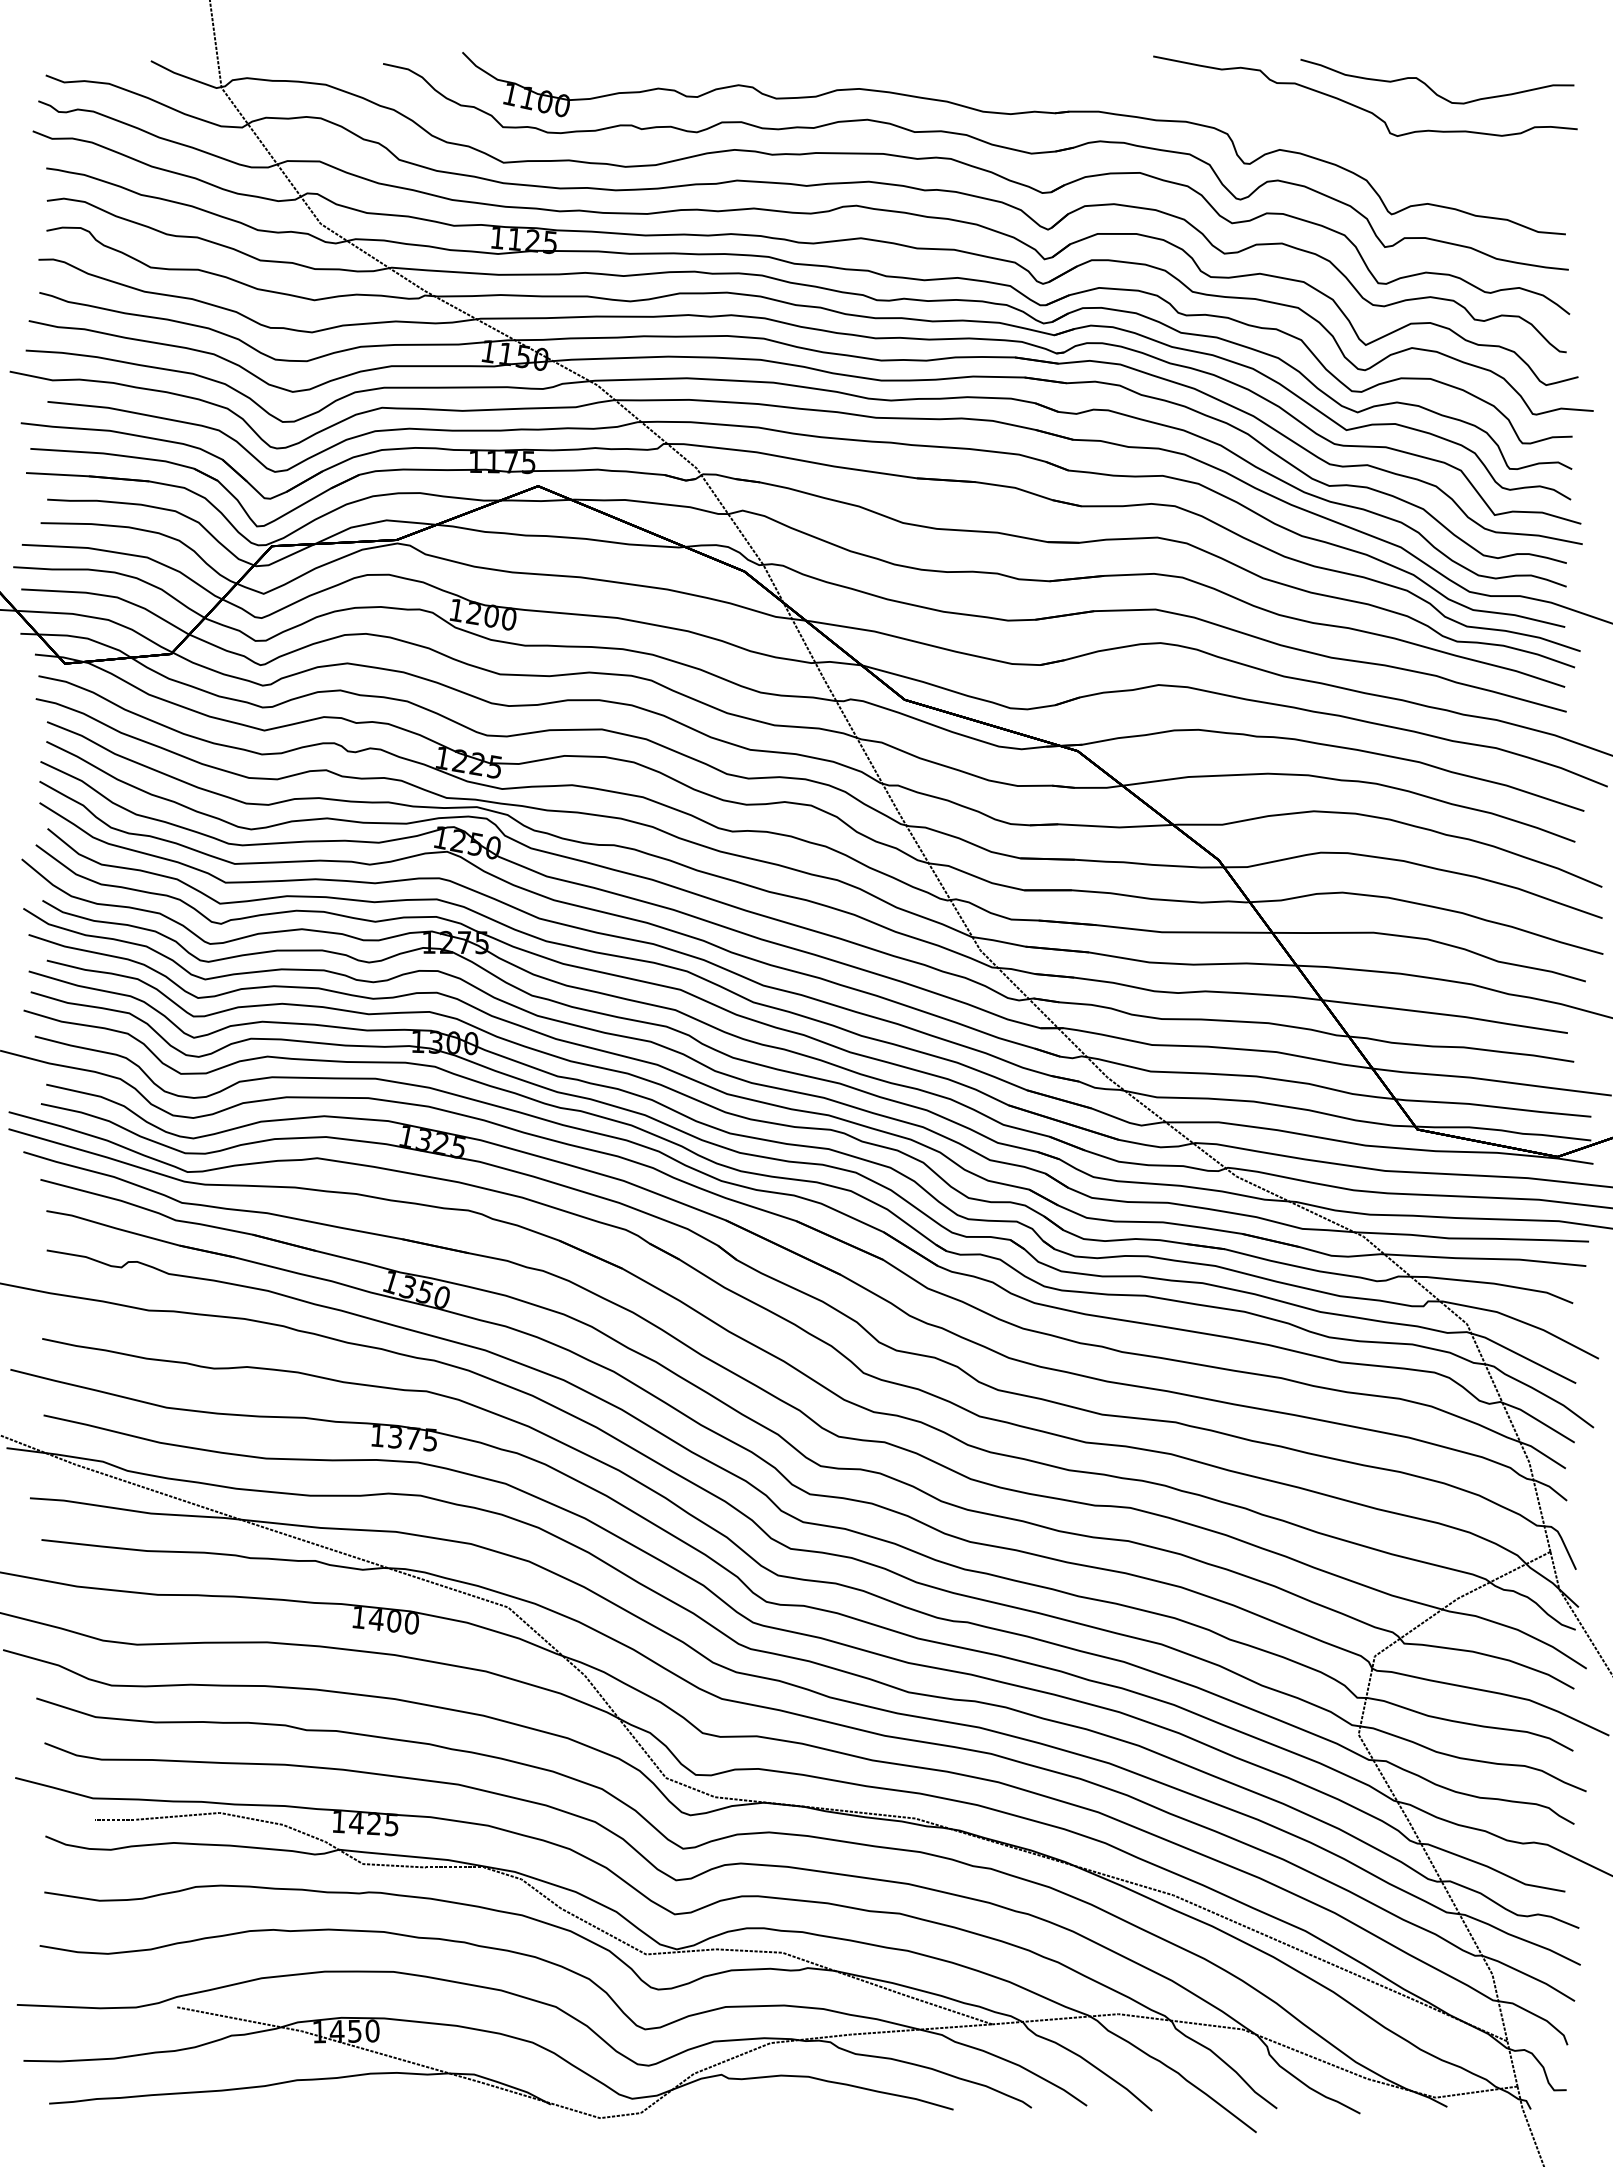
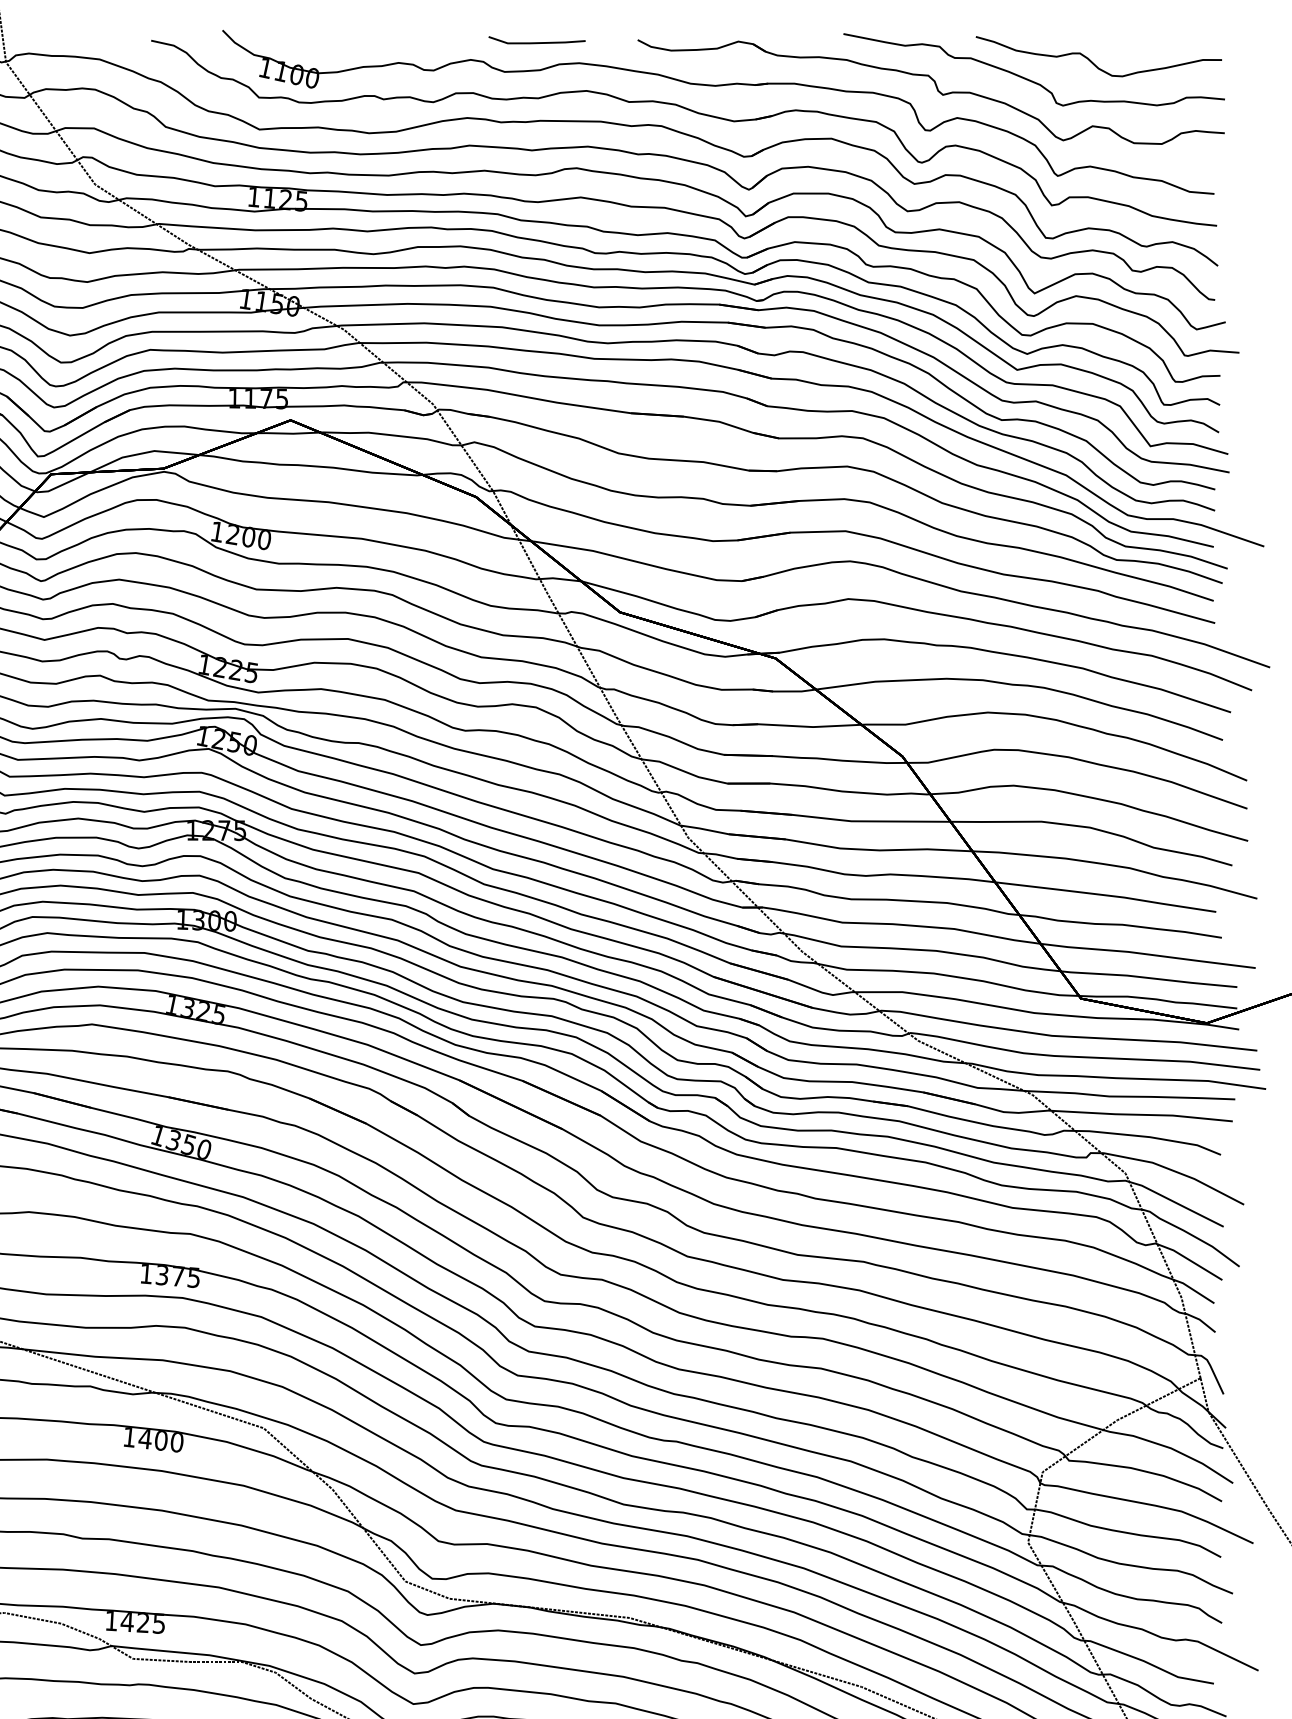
line: (812, 65) -> (537, 42), added
part: (1256, 117) -> (936, 88), added

